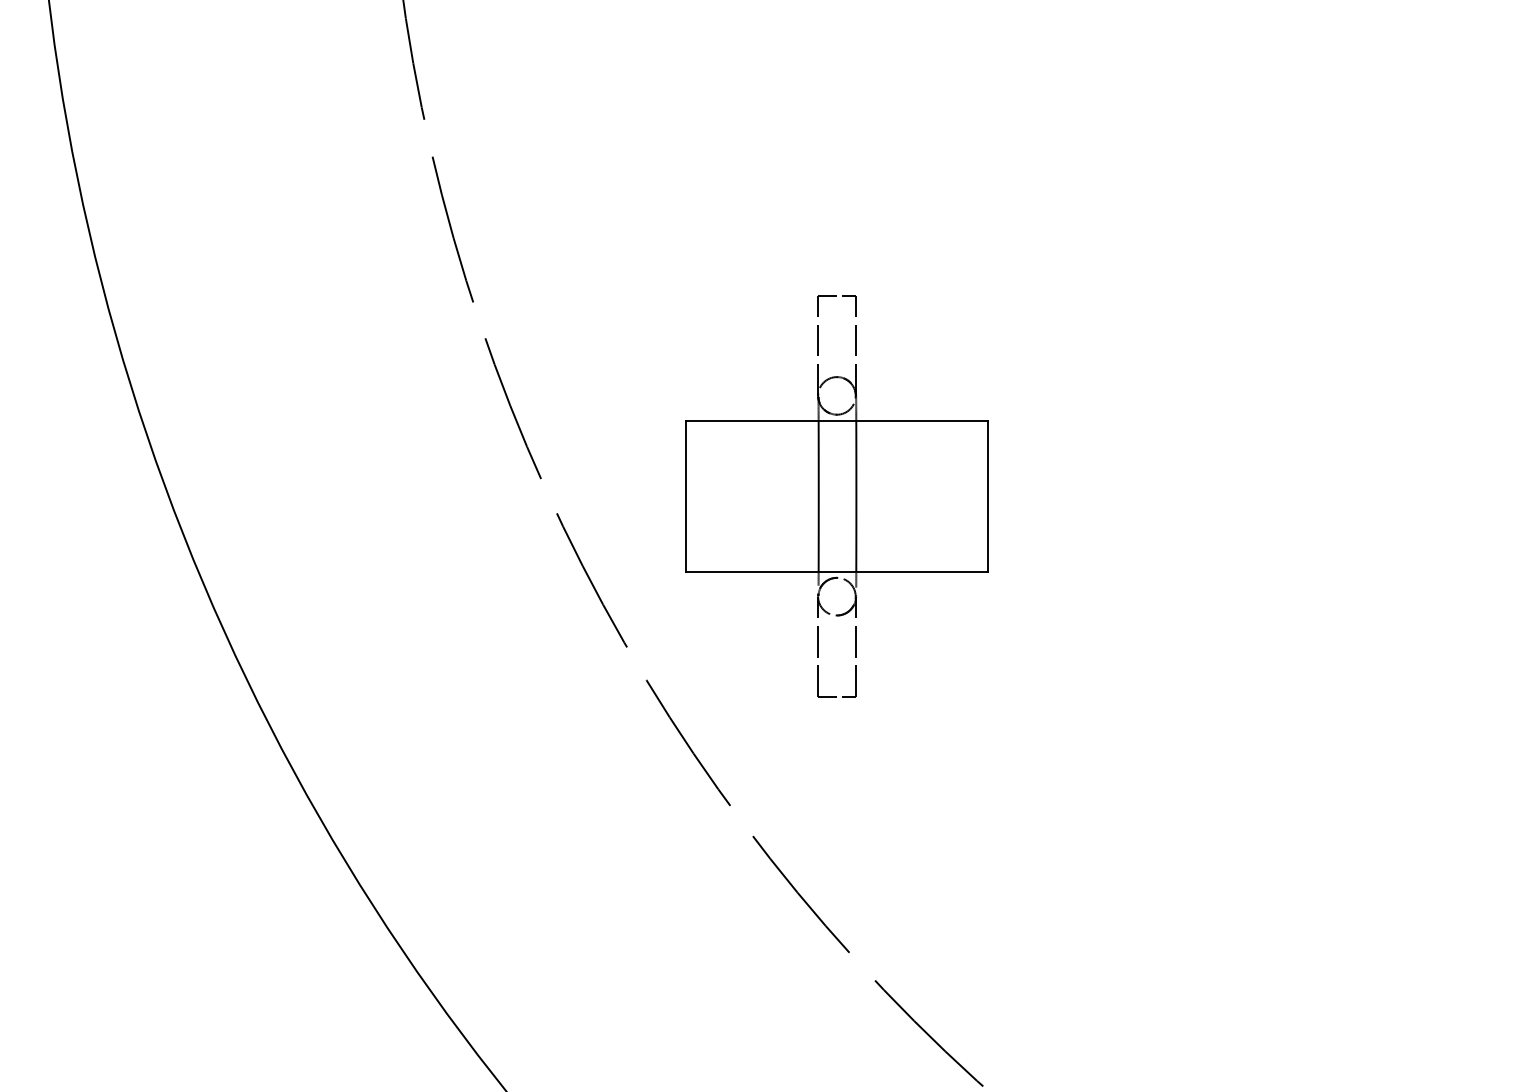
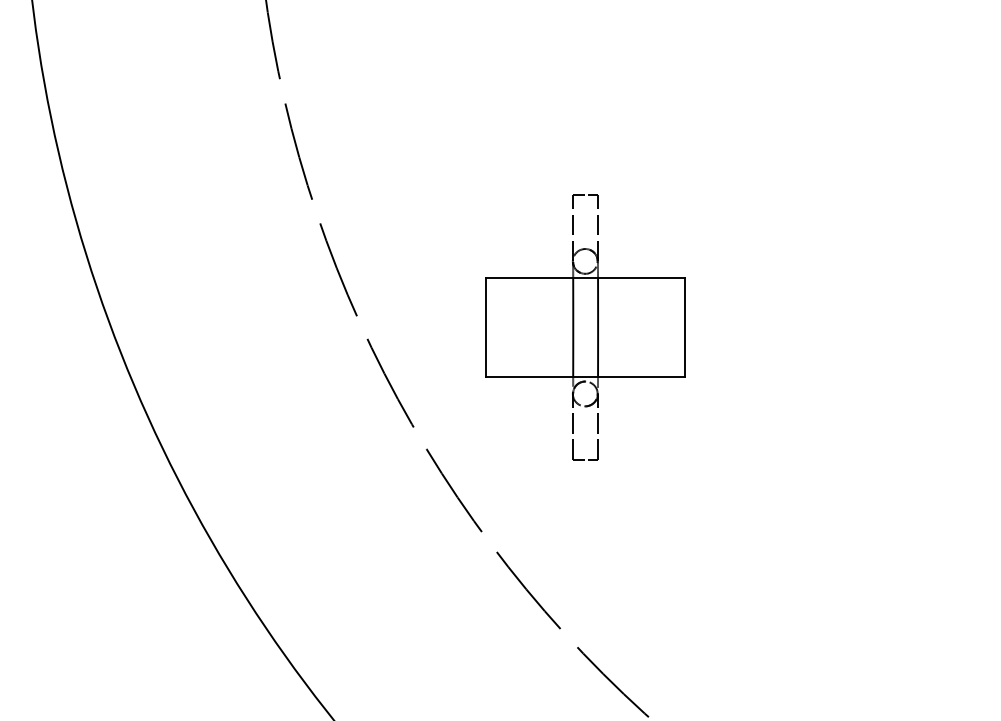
part: (837, 496) -> (585, 327), moved

